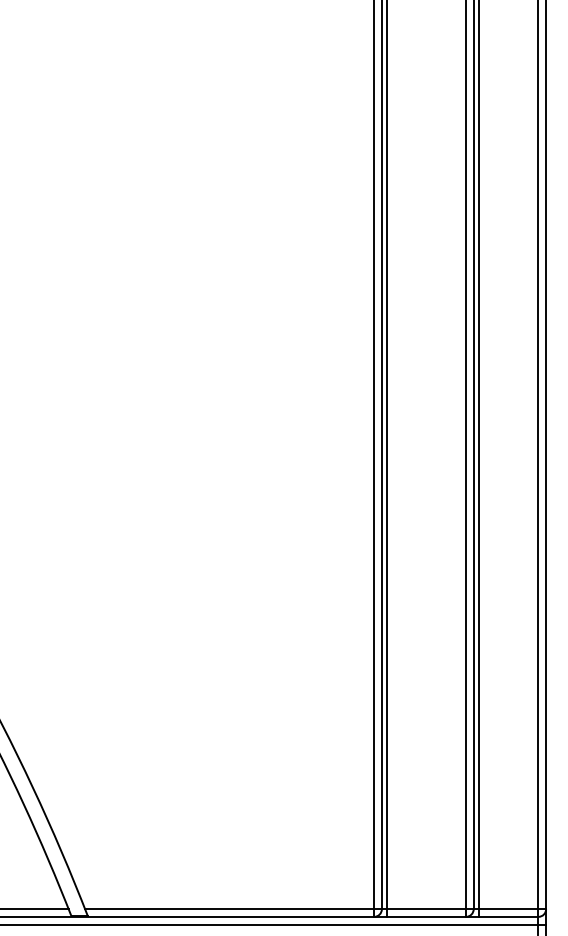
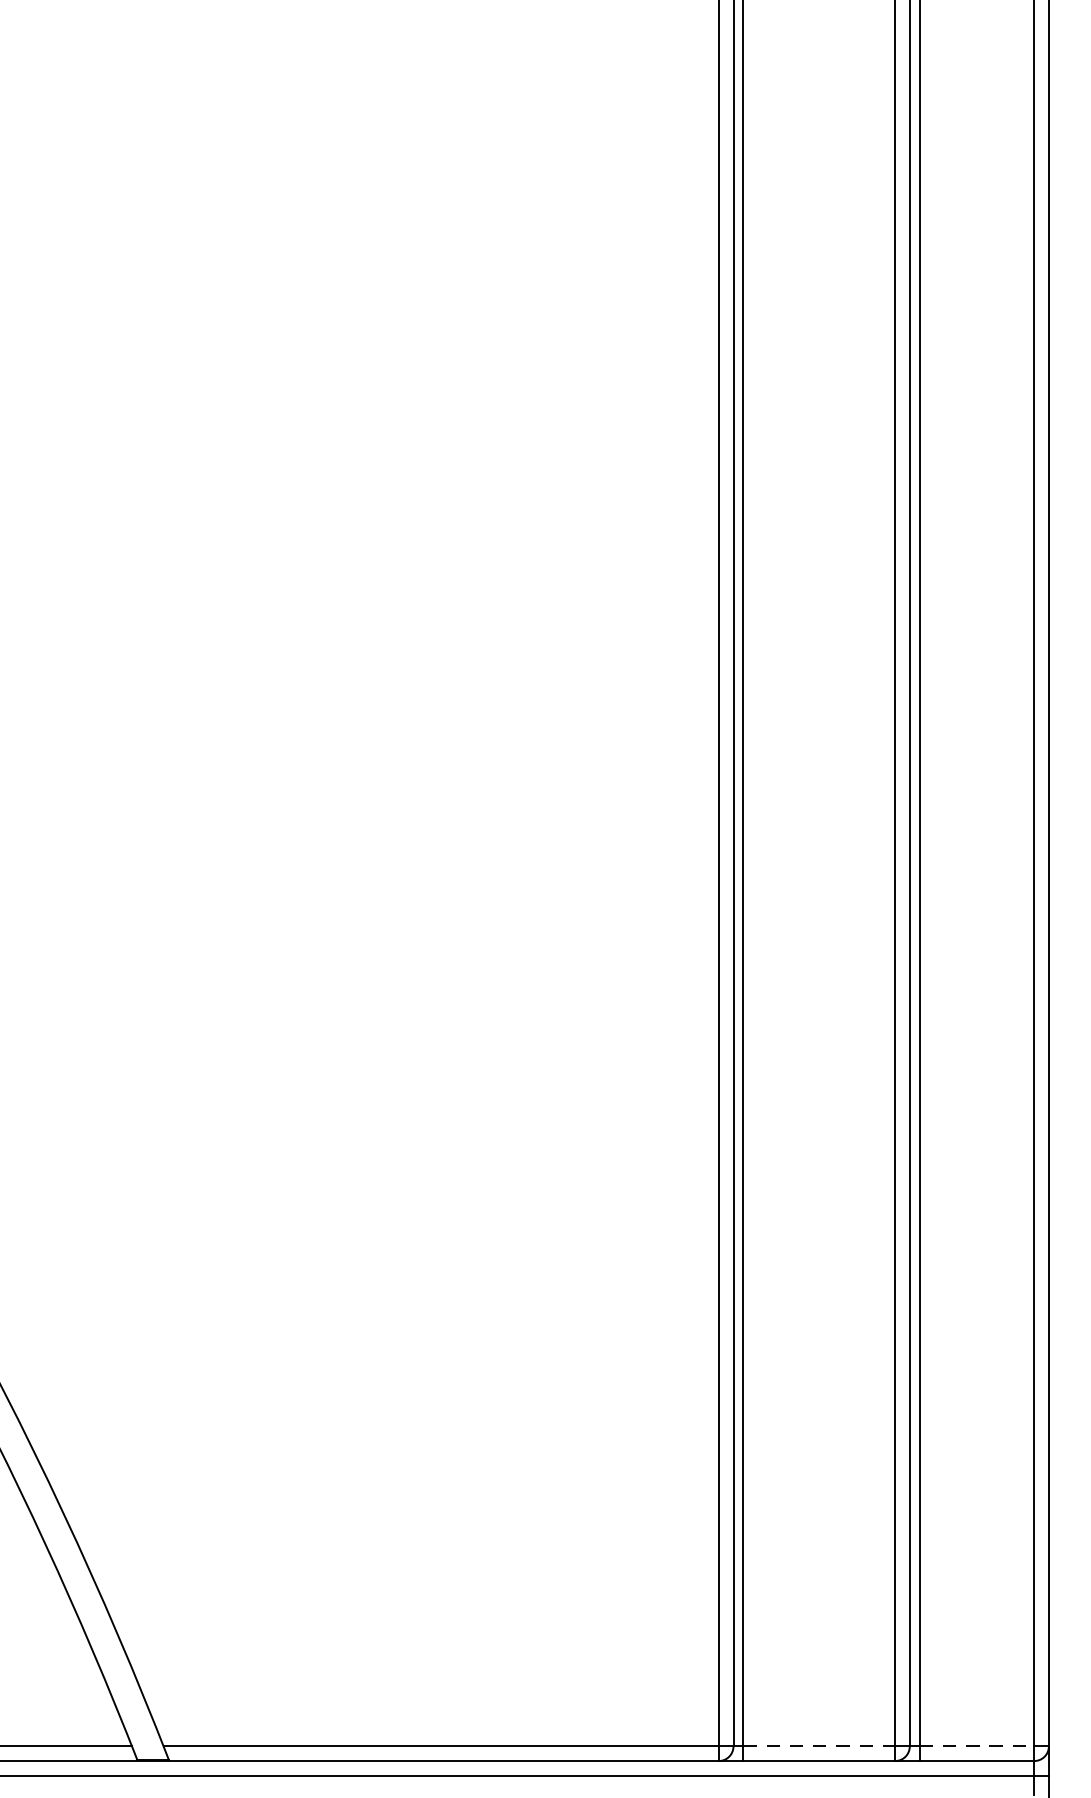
line: (426, 909) -> (819, 1746), solid -> dashed
line: (508, 909) -> (976, 1746), solid -> dashed

